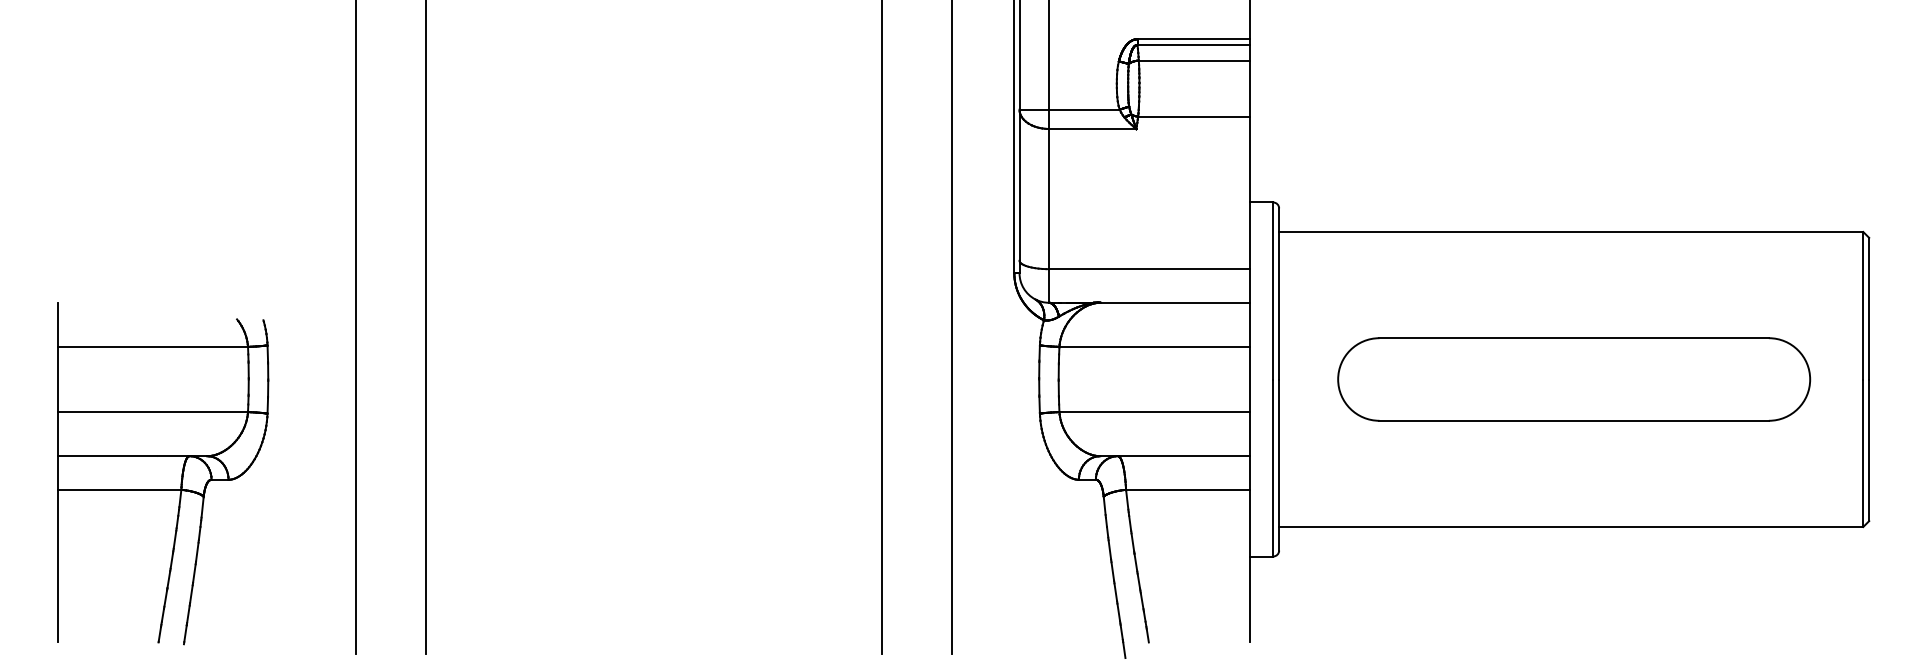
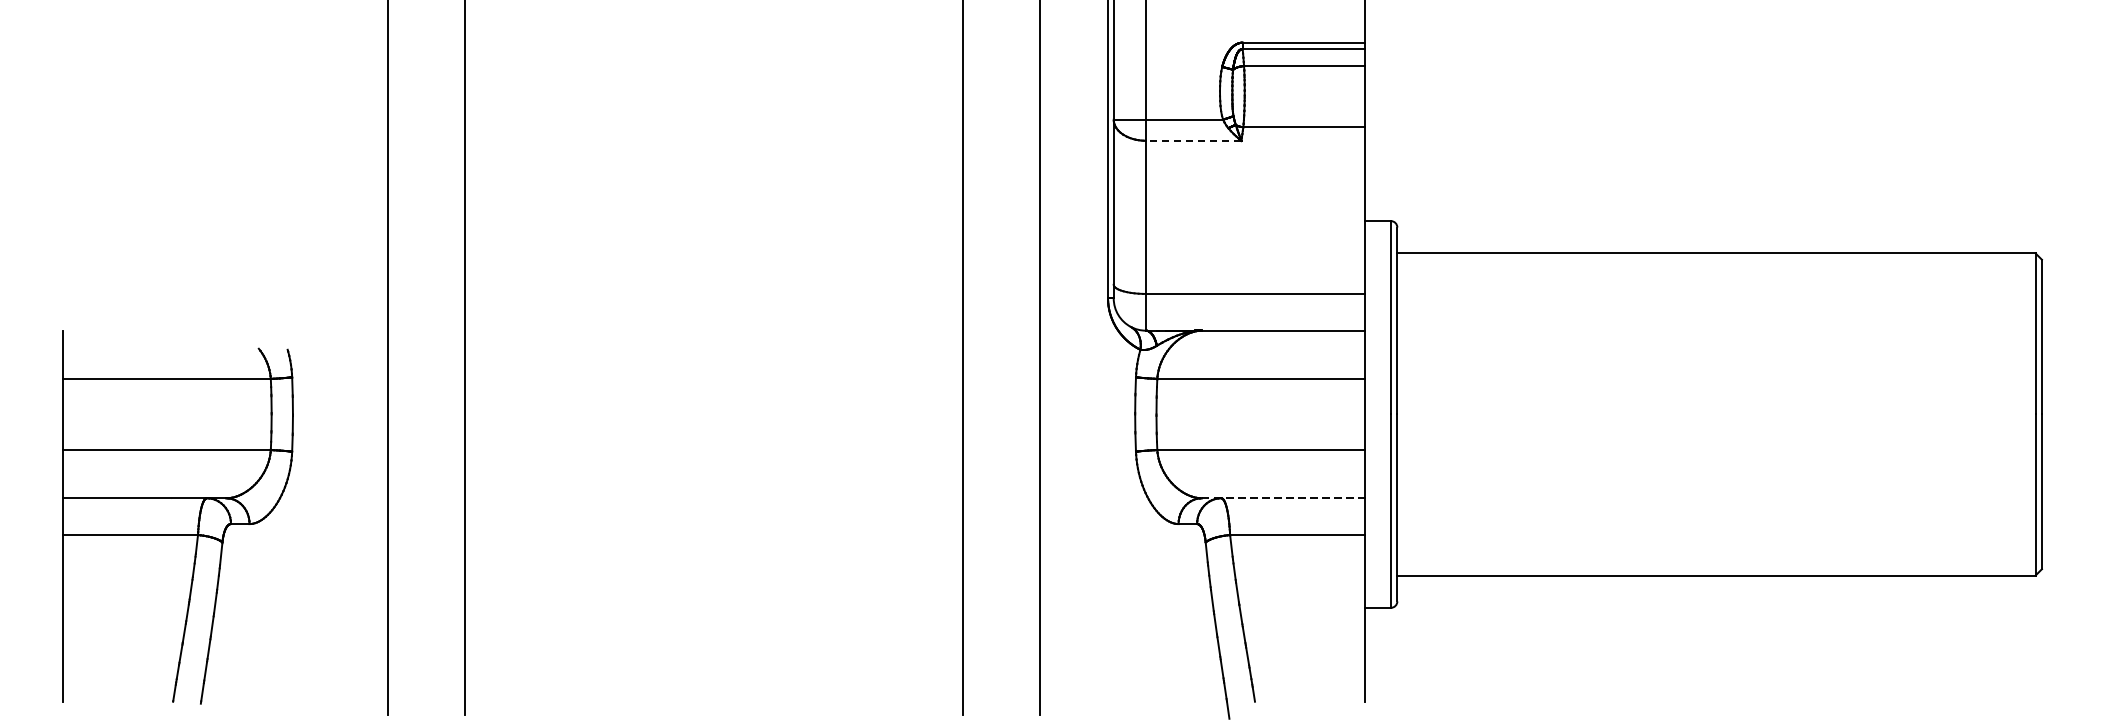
line: (1092, 128) -> (1193, 140), solid -> dashed
part: (1574, 379) -> (1720, 414), removed
line: (1174, 456) -> (1283, 498), solid -> dashed

